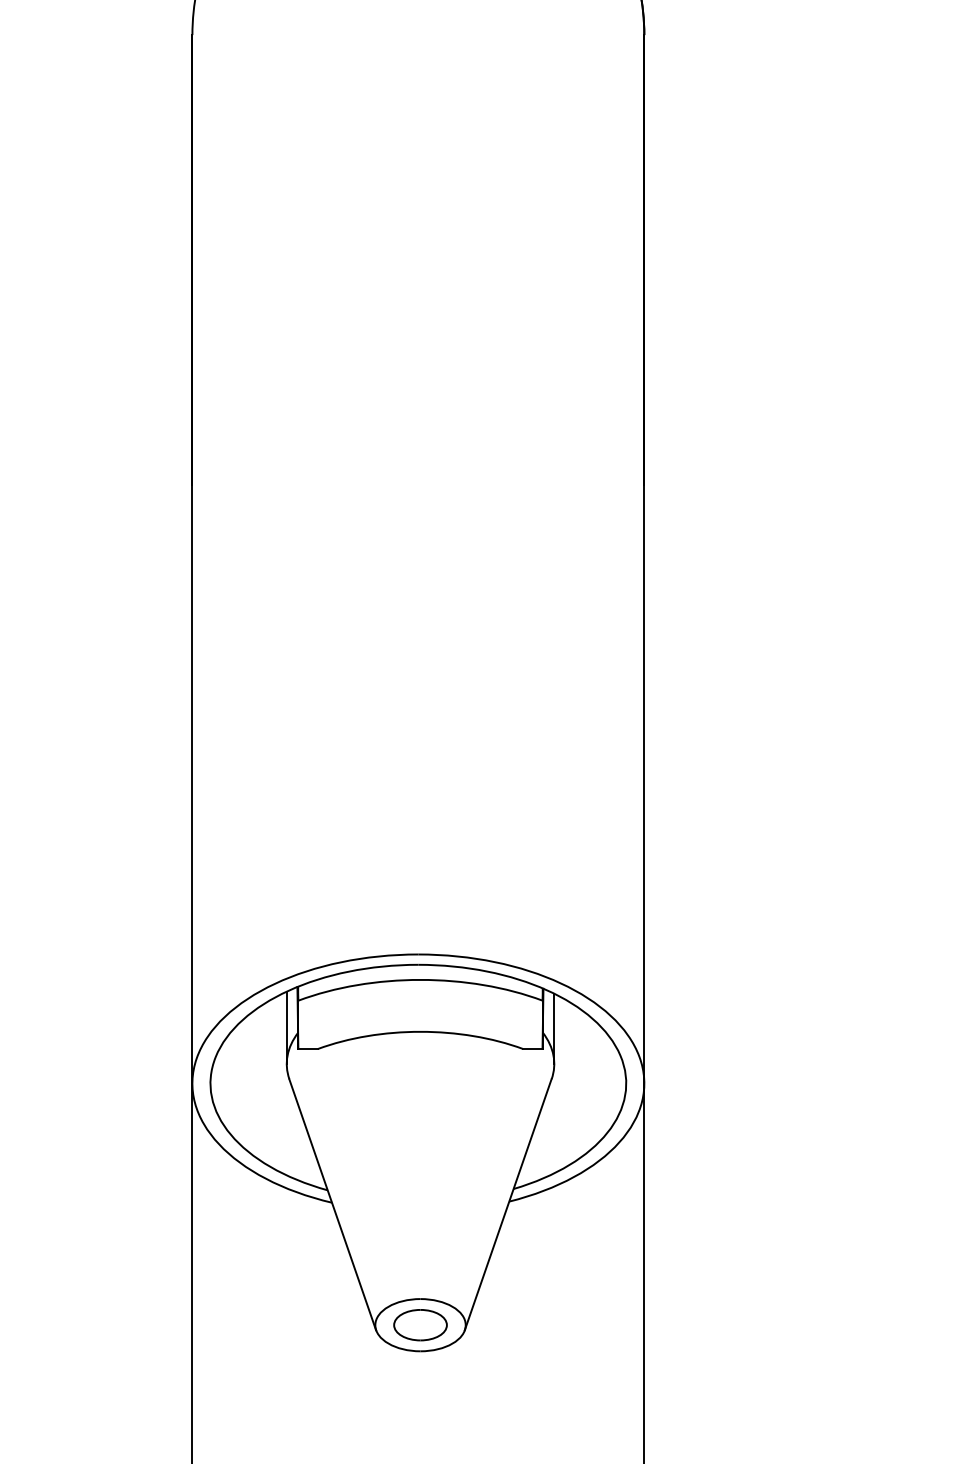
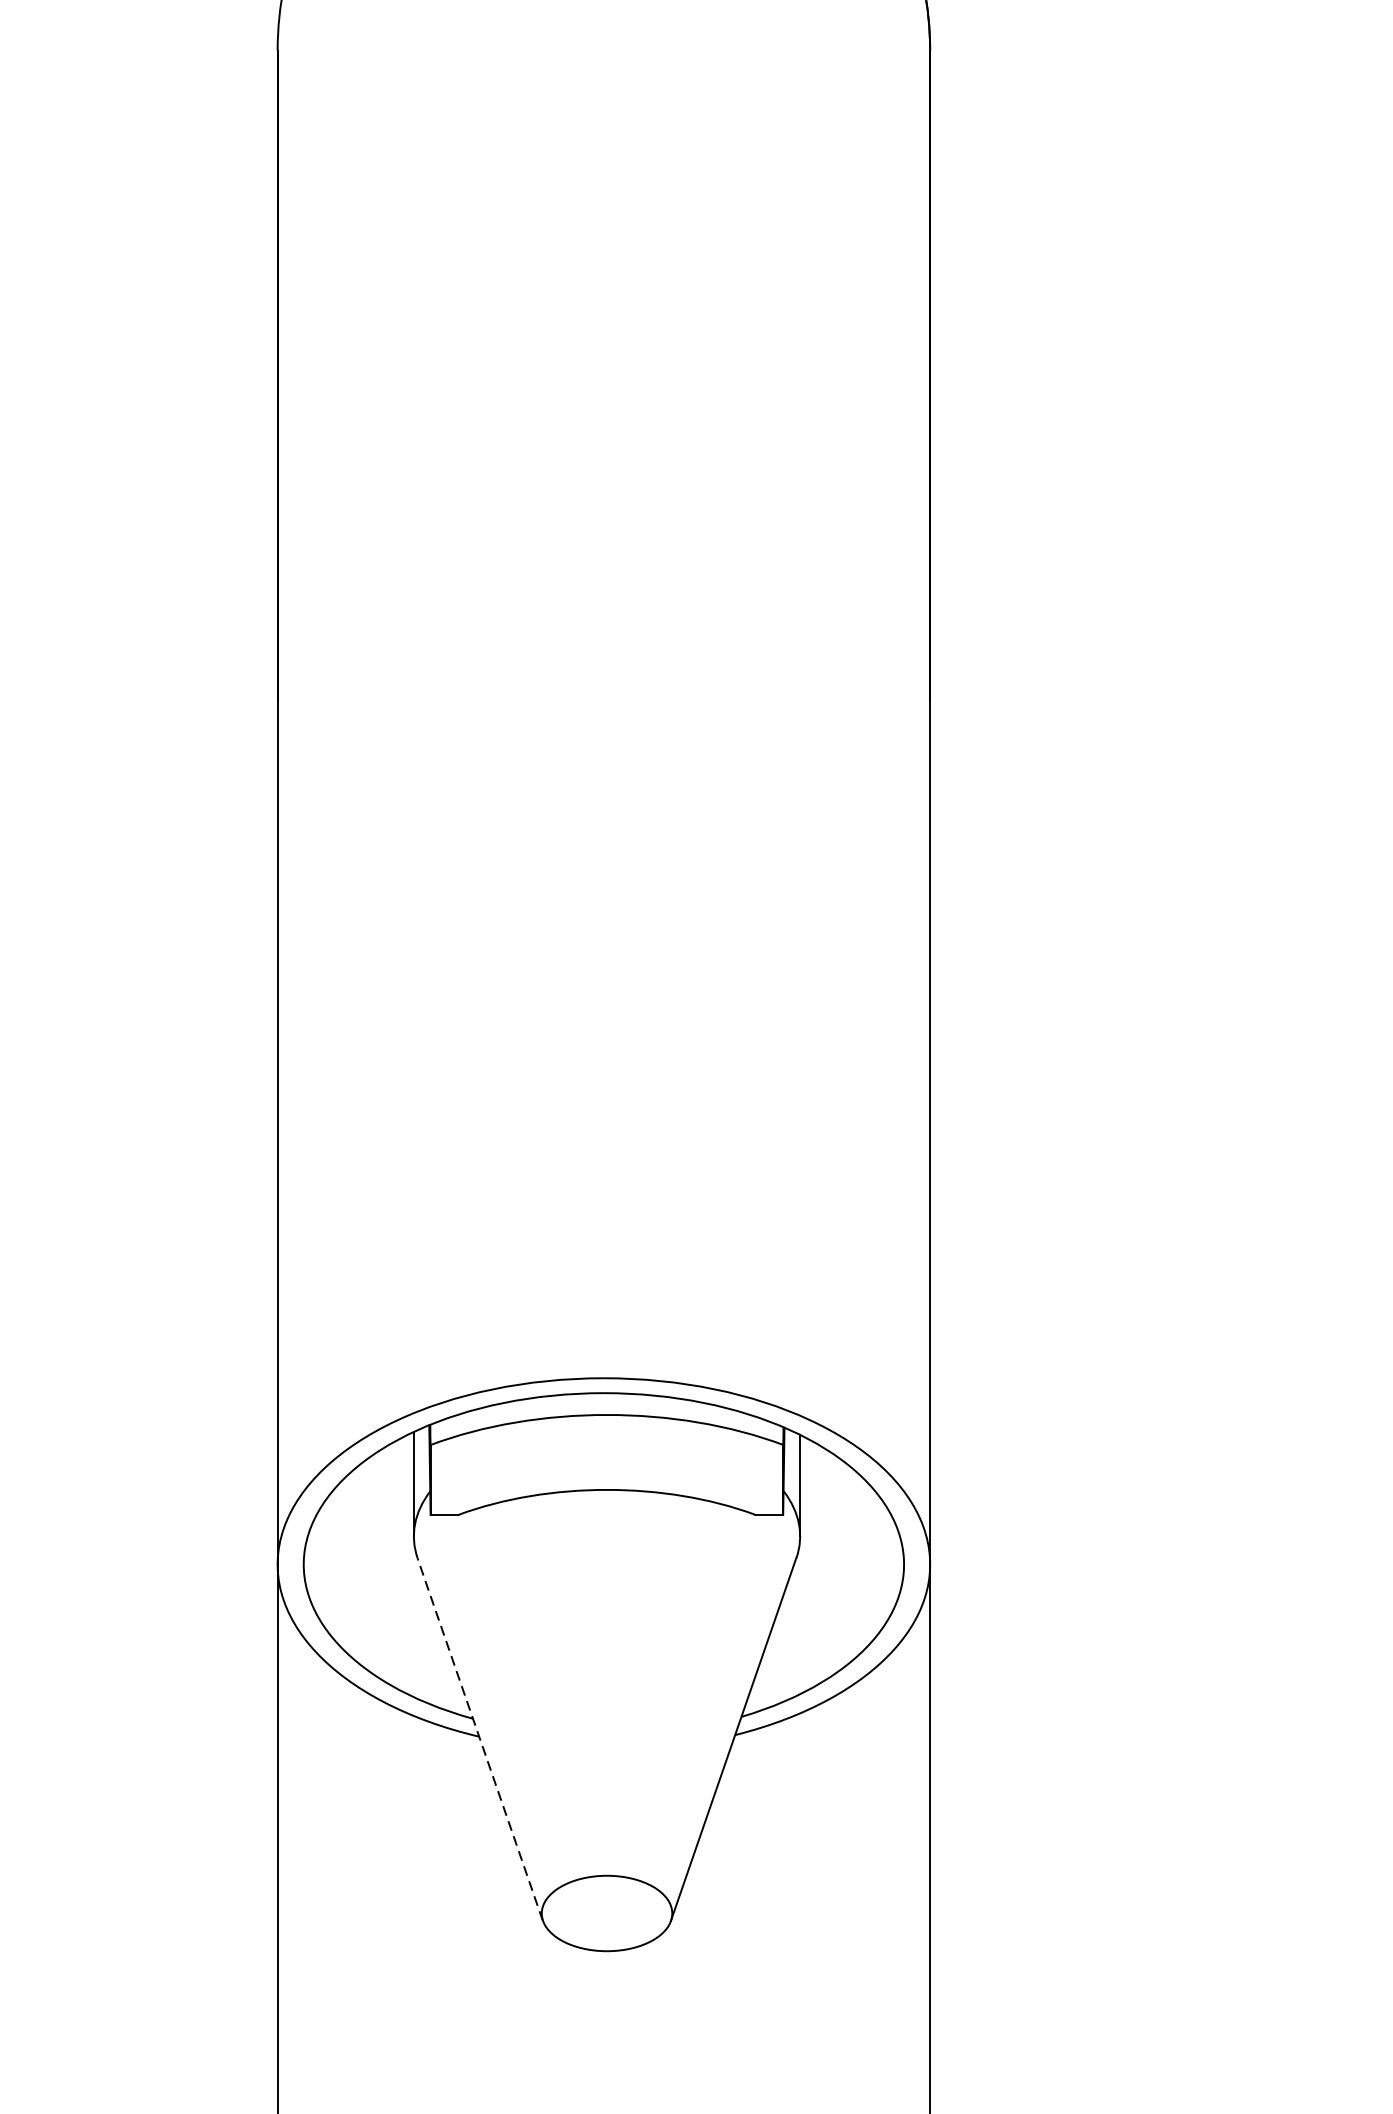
line: (332, 1204) -> (479, 1739), solid -> dashed
part: (420, 1325) -> (606, 1913), removed

